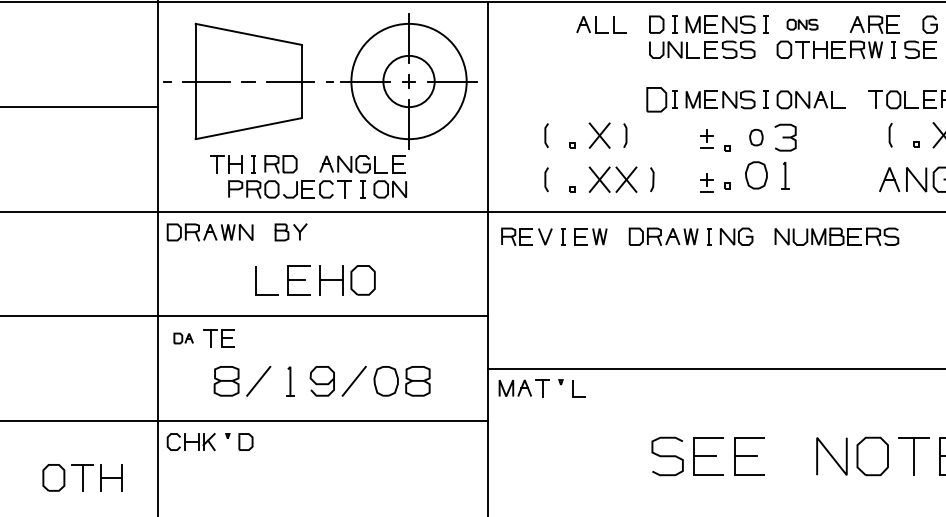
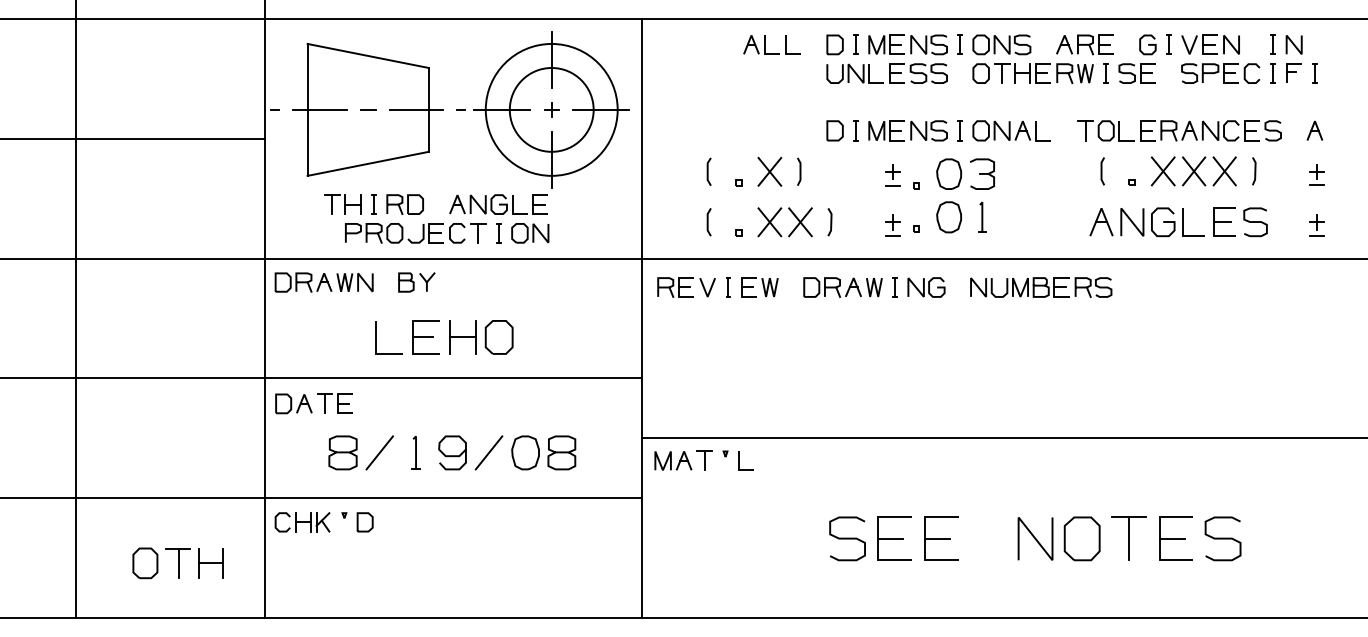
part: (802, 24) -> (1001, 44), size x1.67
circle: (408, 81) -> (551, 109), size x1.43
part: (656, 99) -> (834, 130), size x0.71
part: (755, 137) -> (948, 173), size x1.67
part: (183, 338) -> (293, 403), size x1.67

